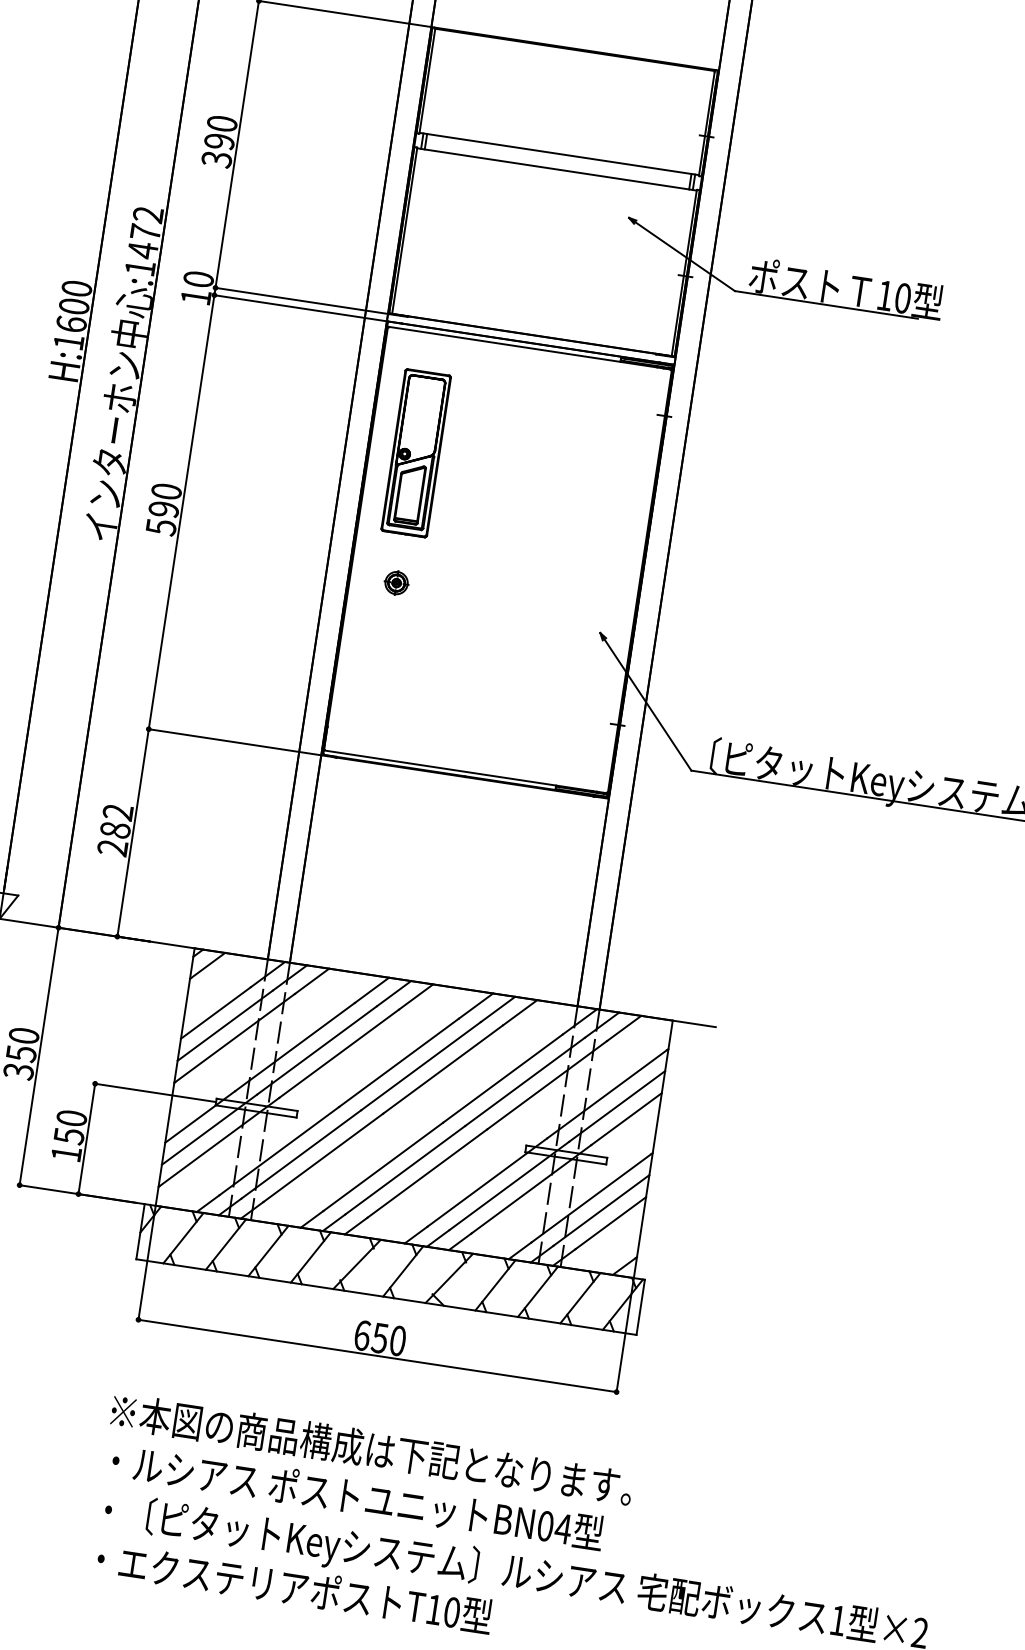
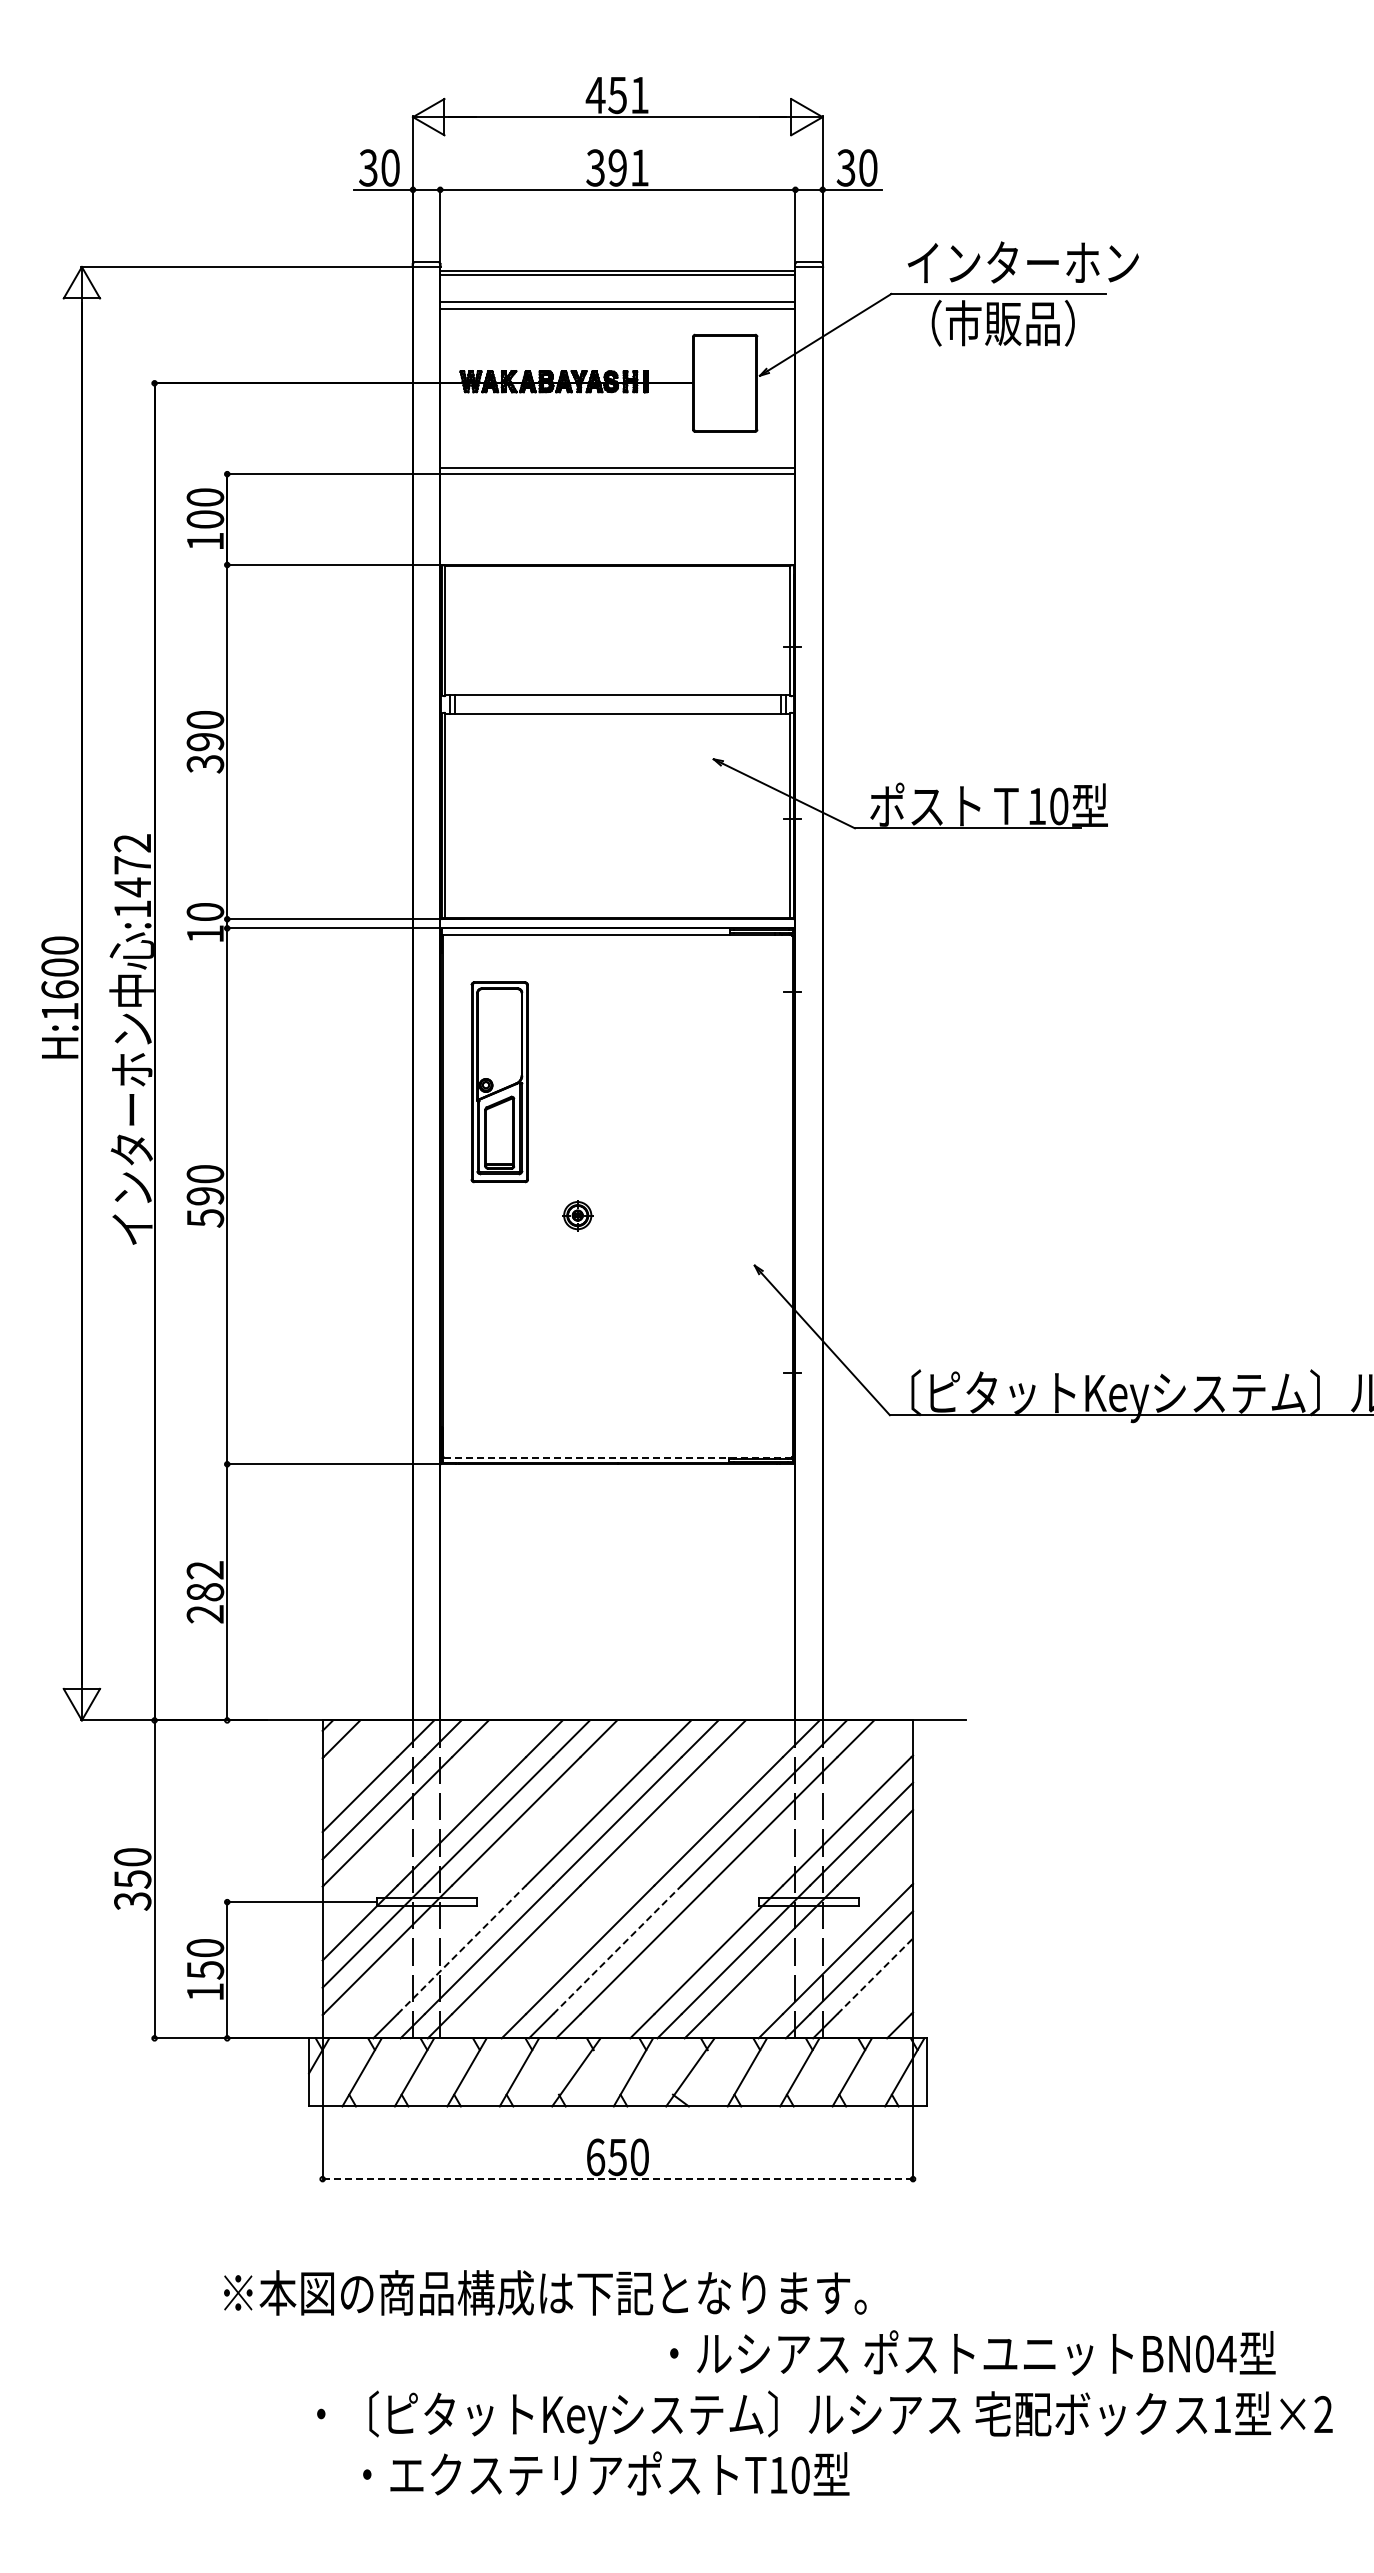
part: (396, 582) -> (577, 1215), moved
line: (465, 771) -> (617, 1457), solid -> dashed
line: (279, 1150) -> (461, 1949), solid -> dashed
line: (405, 1169) -> (617, 1949), solid -> dashed
line: (611, 1223) -> (875, 1976), solid -> dashed
line: (378, 1356) -> (618, 2179), solid -> dashed
text: (372, 1449) -> (545, 2292), moved
text: (357, 1496) -> (972, 2352), moved
text: (295, 1587) -> (606, 2473), moved

